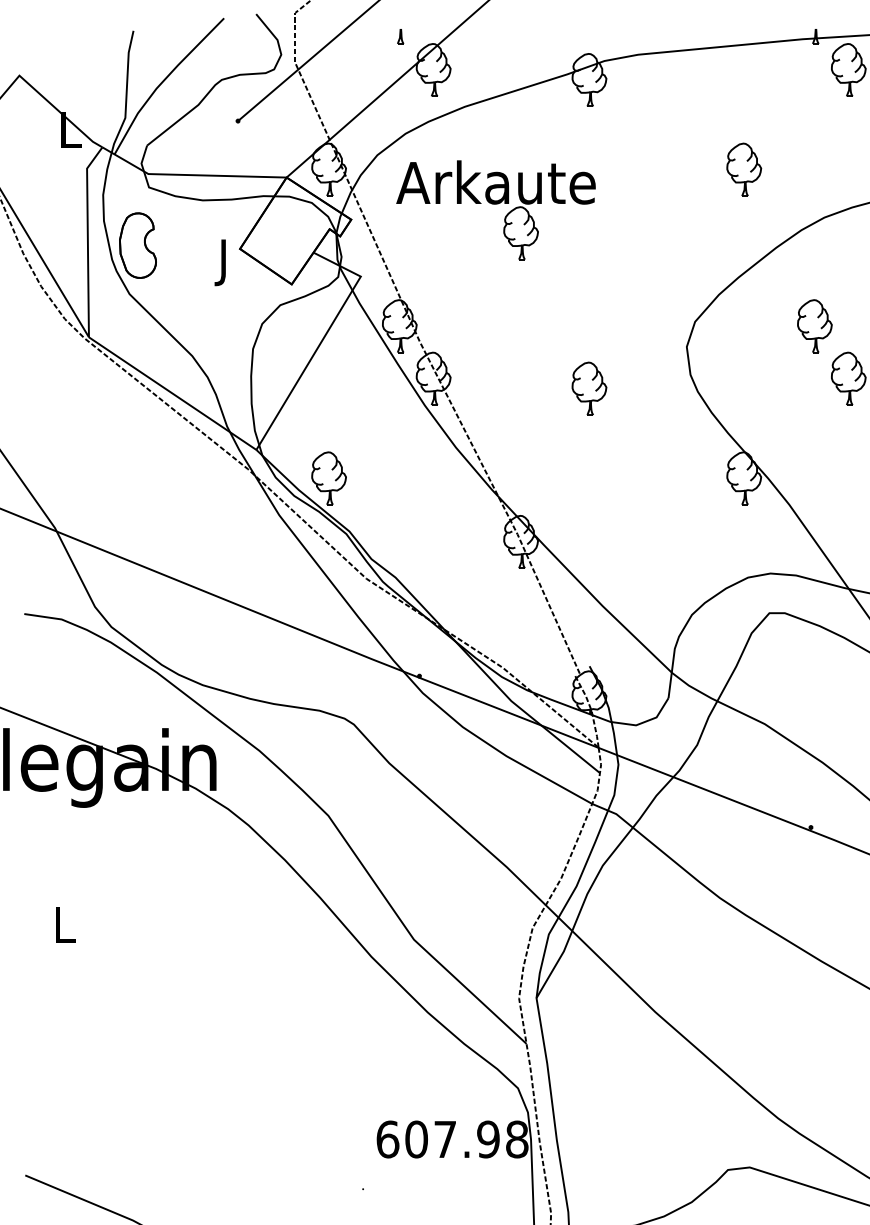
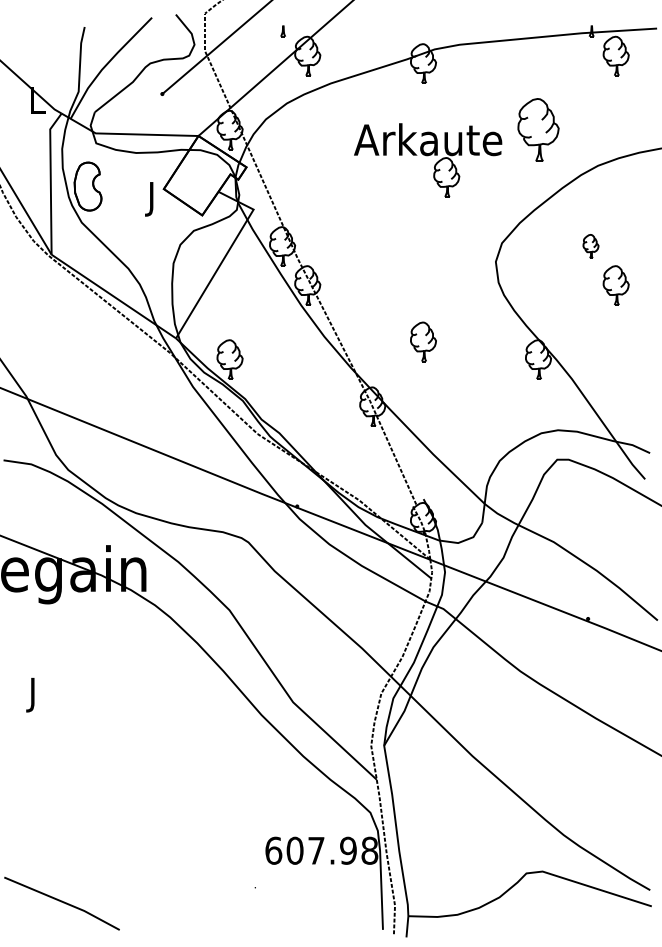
part: (744, 170) -> (538, 130), size x1.6
part: (496, 210) -> (428, 160), moved
part: (814, 326) -> (590, 246), size x0.6
part: (589, 388) -> (423, 341), moved
text: (64, 929) -> (33, 694), L -> J

